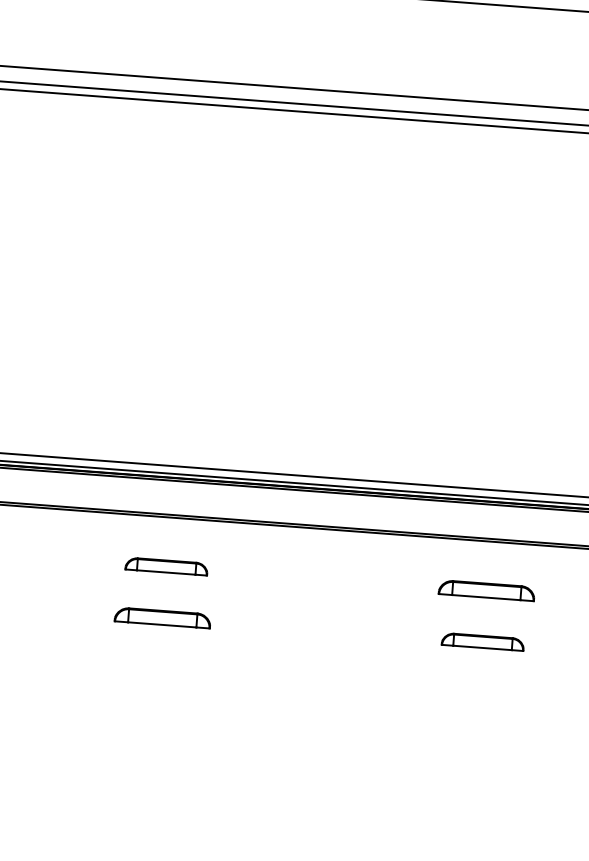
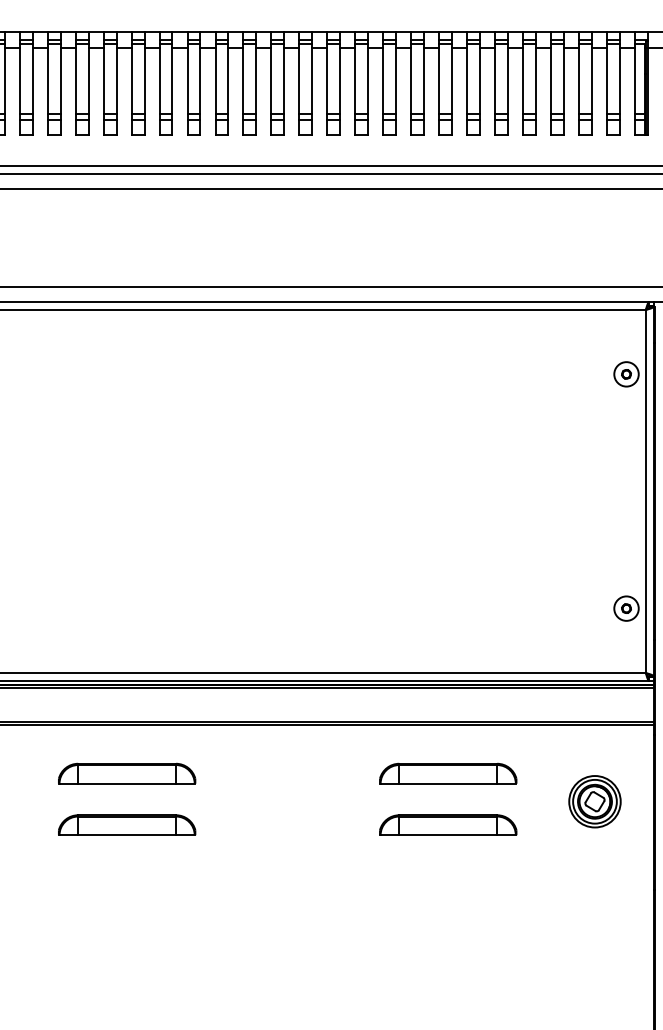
part: (166, 566) -> (127, 773), size x1.67
part: (487, 590) -> (448, 773), size x1.43
part: (163, 617) -> (127, 824), size x1.43
part: (483, 641) -> (448, 824), size x1.67

